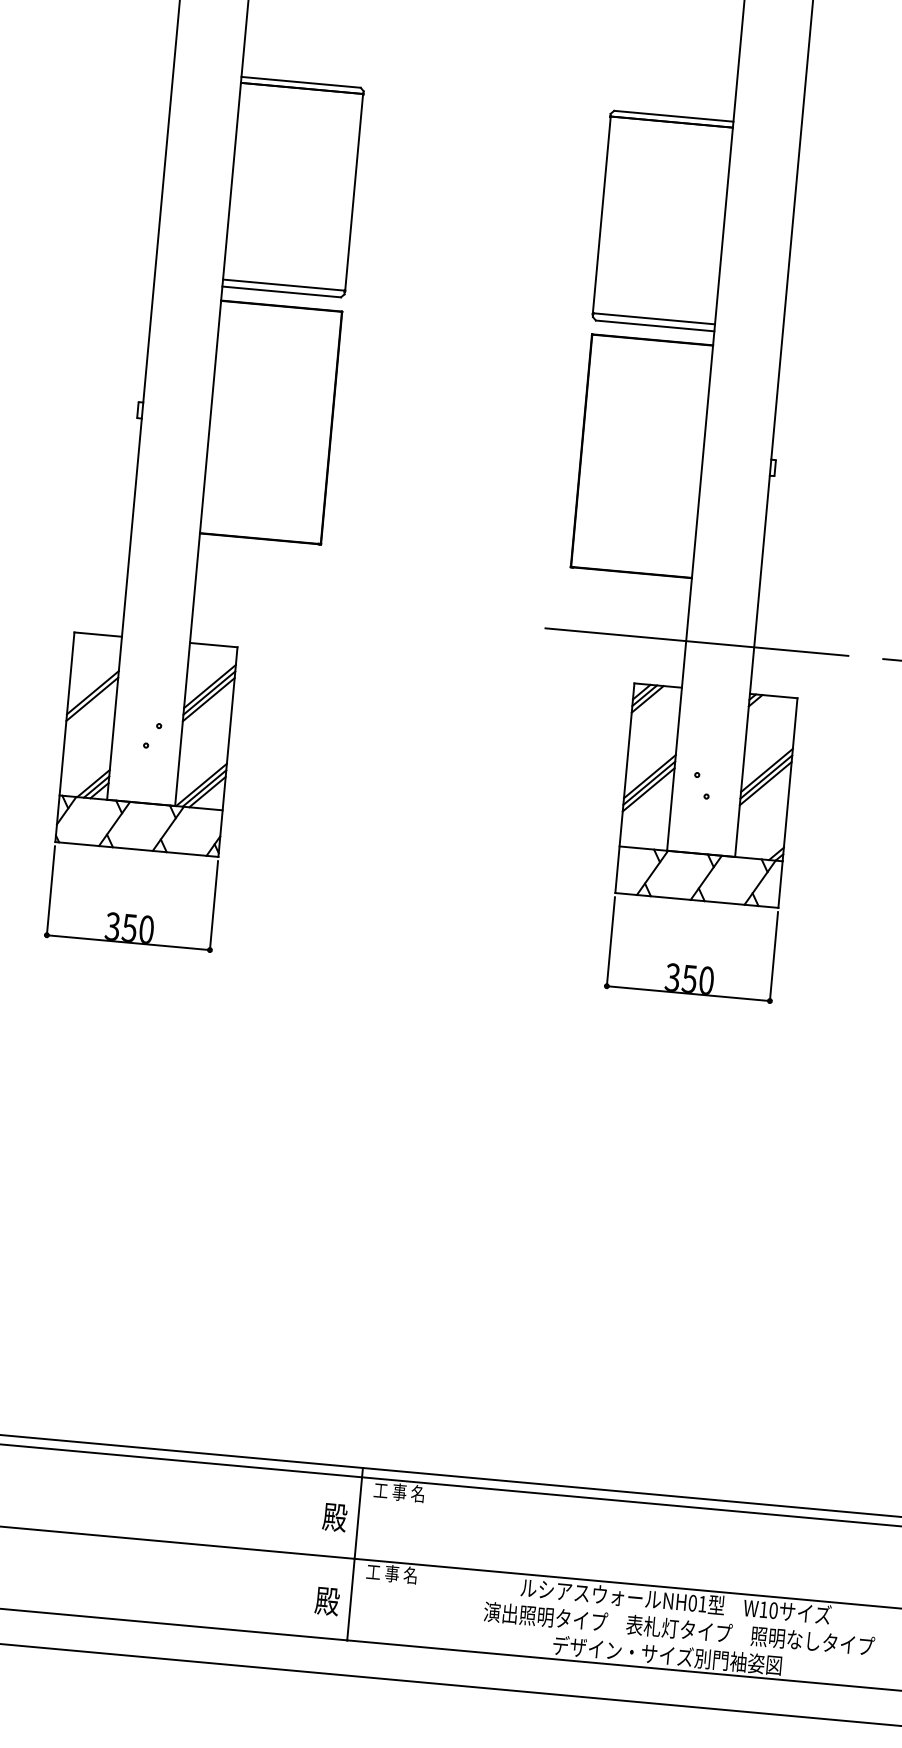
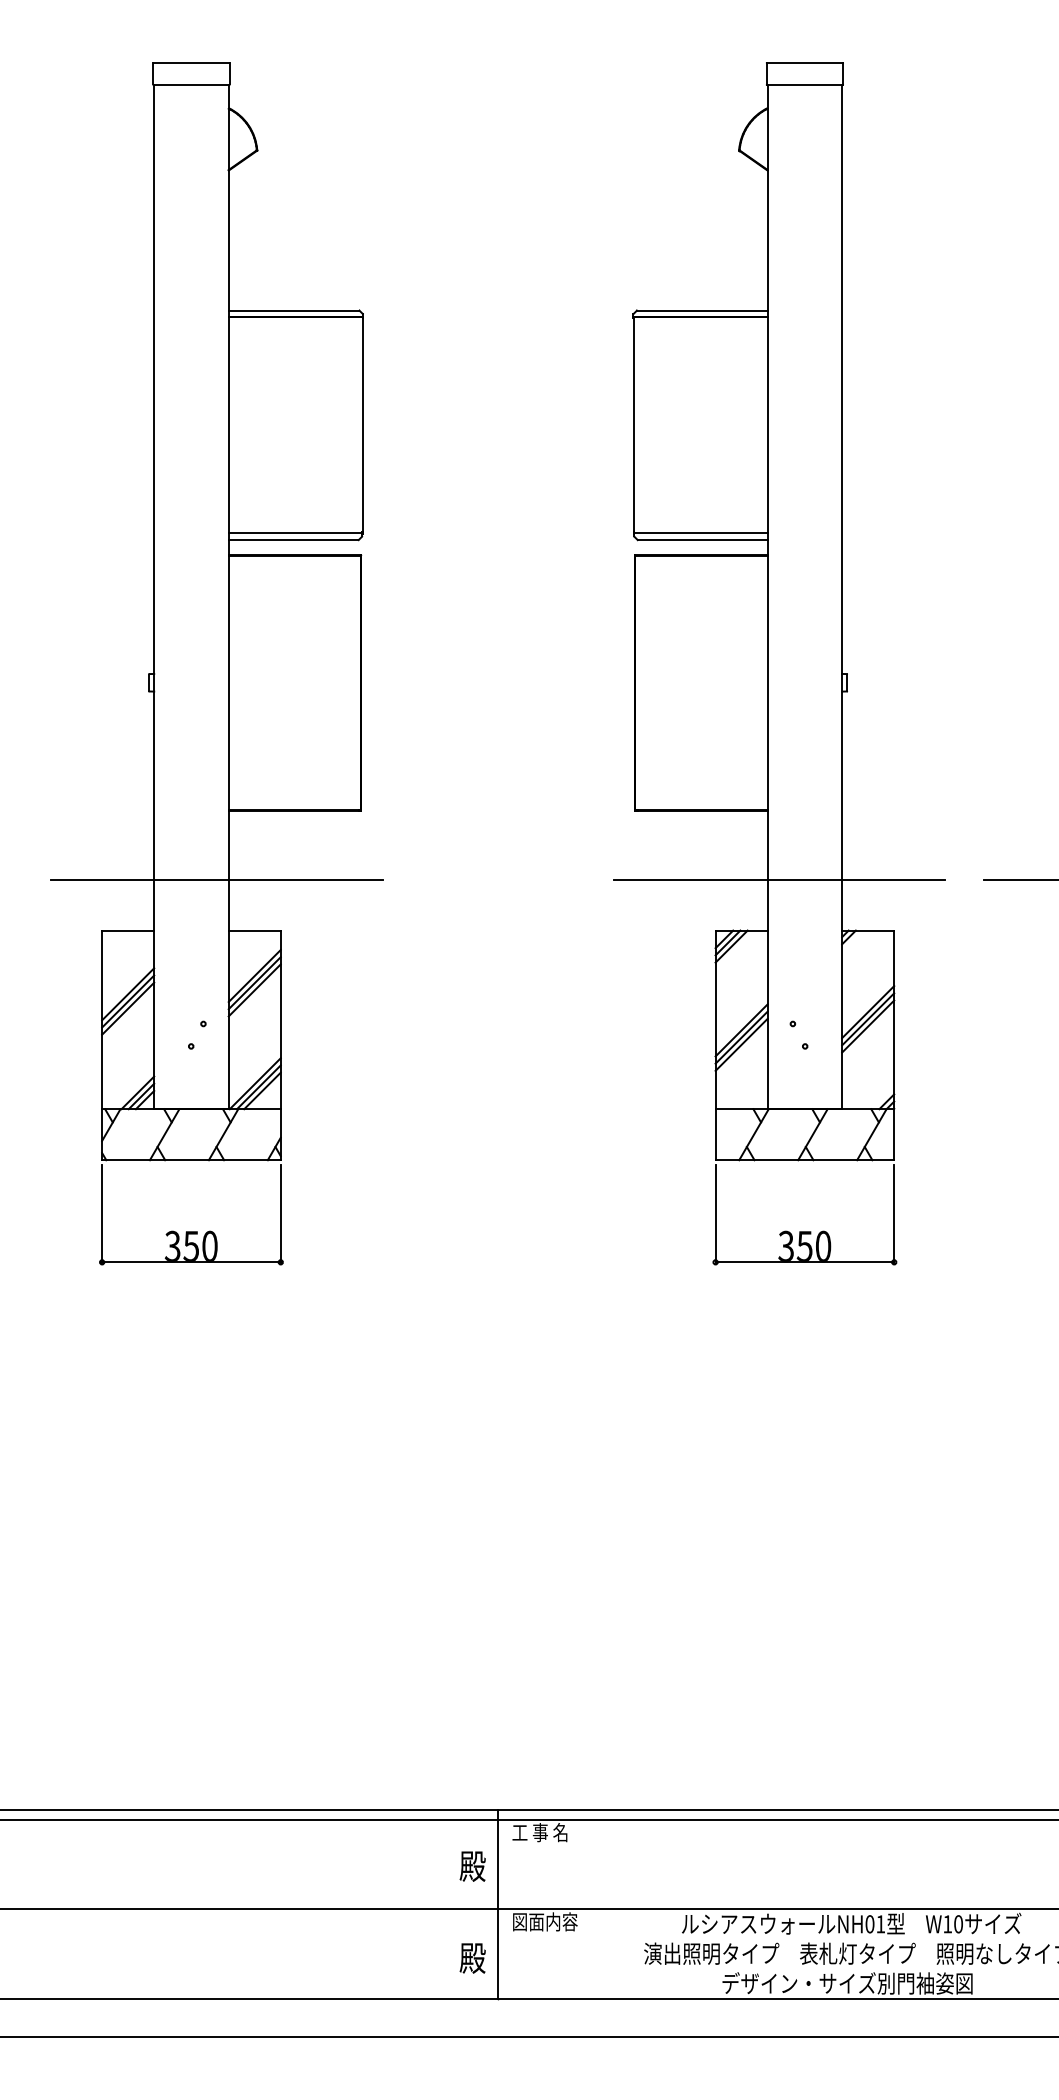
line: (183, 595) -> (216, 879), added
line: (92, 705) -> (128, 1008), added
text: (395, 1573) -> (544, 1921), 工 事 名 -> 図面内容

